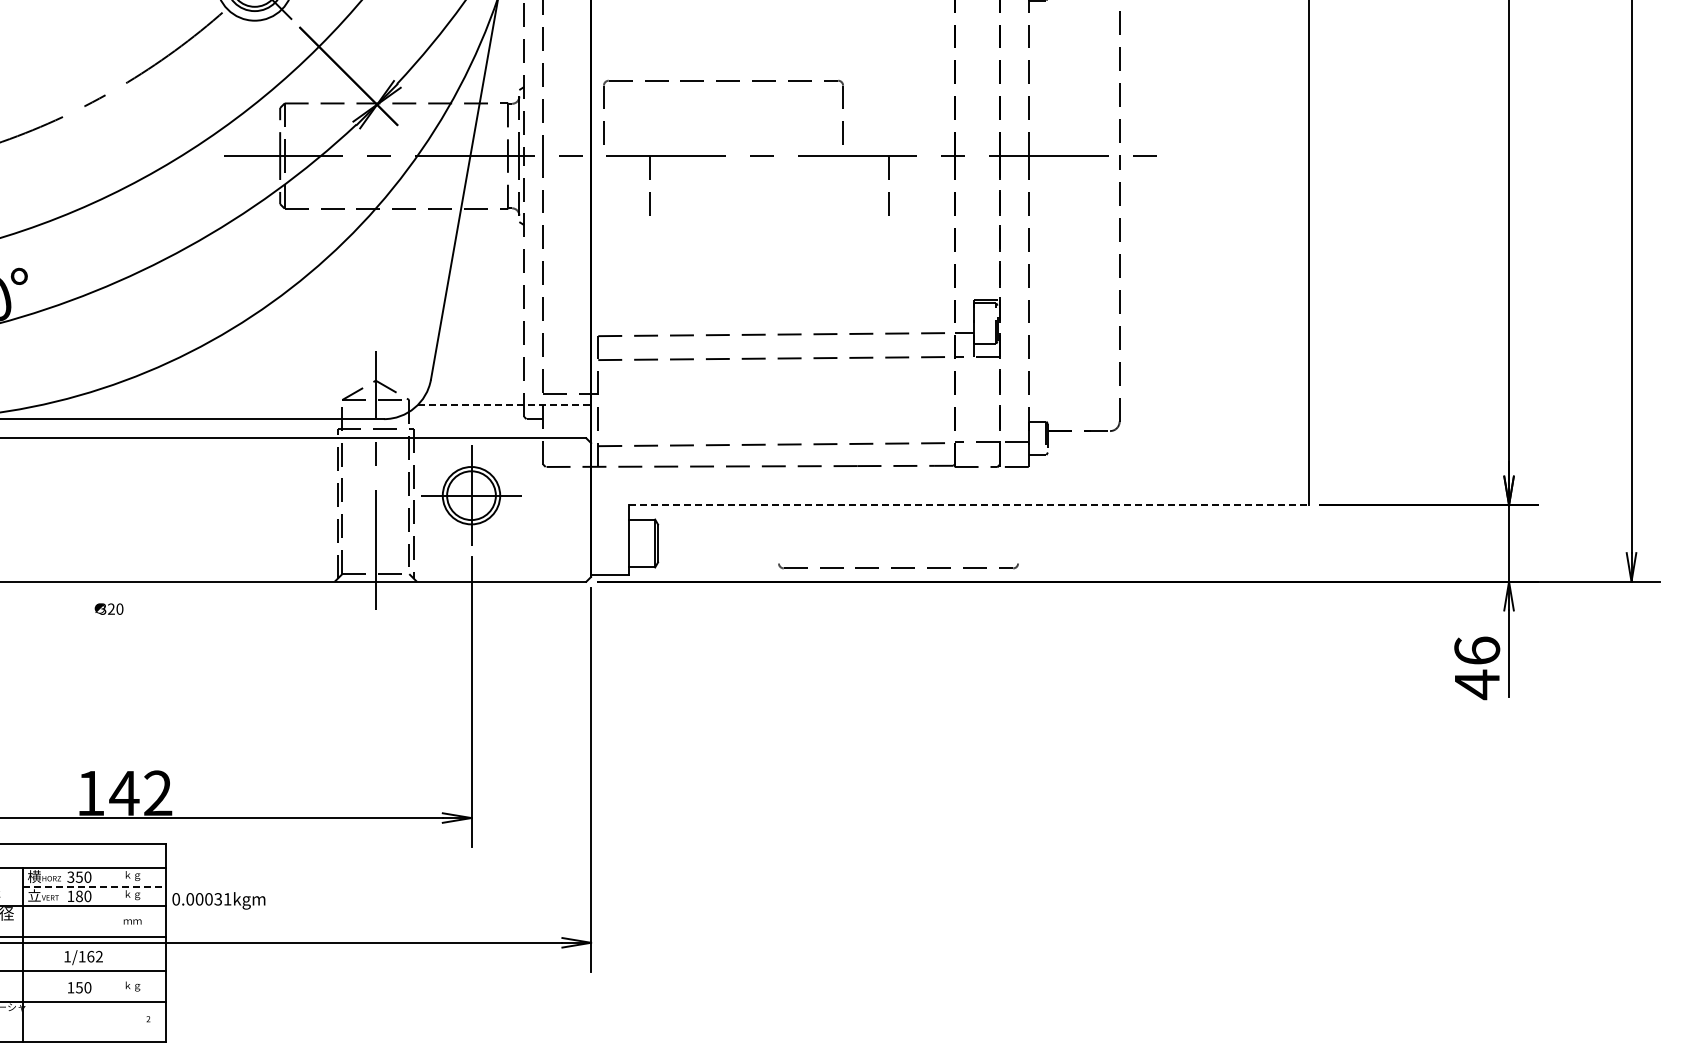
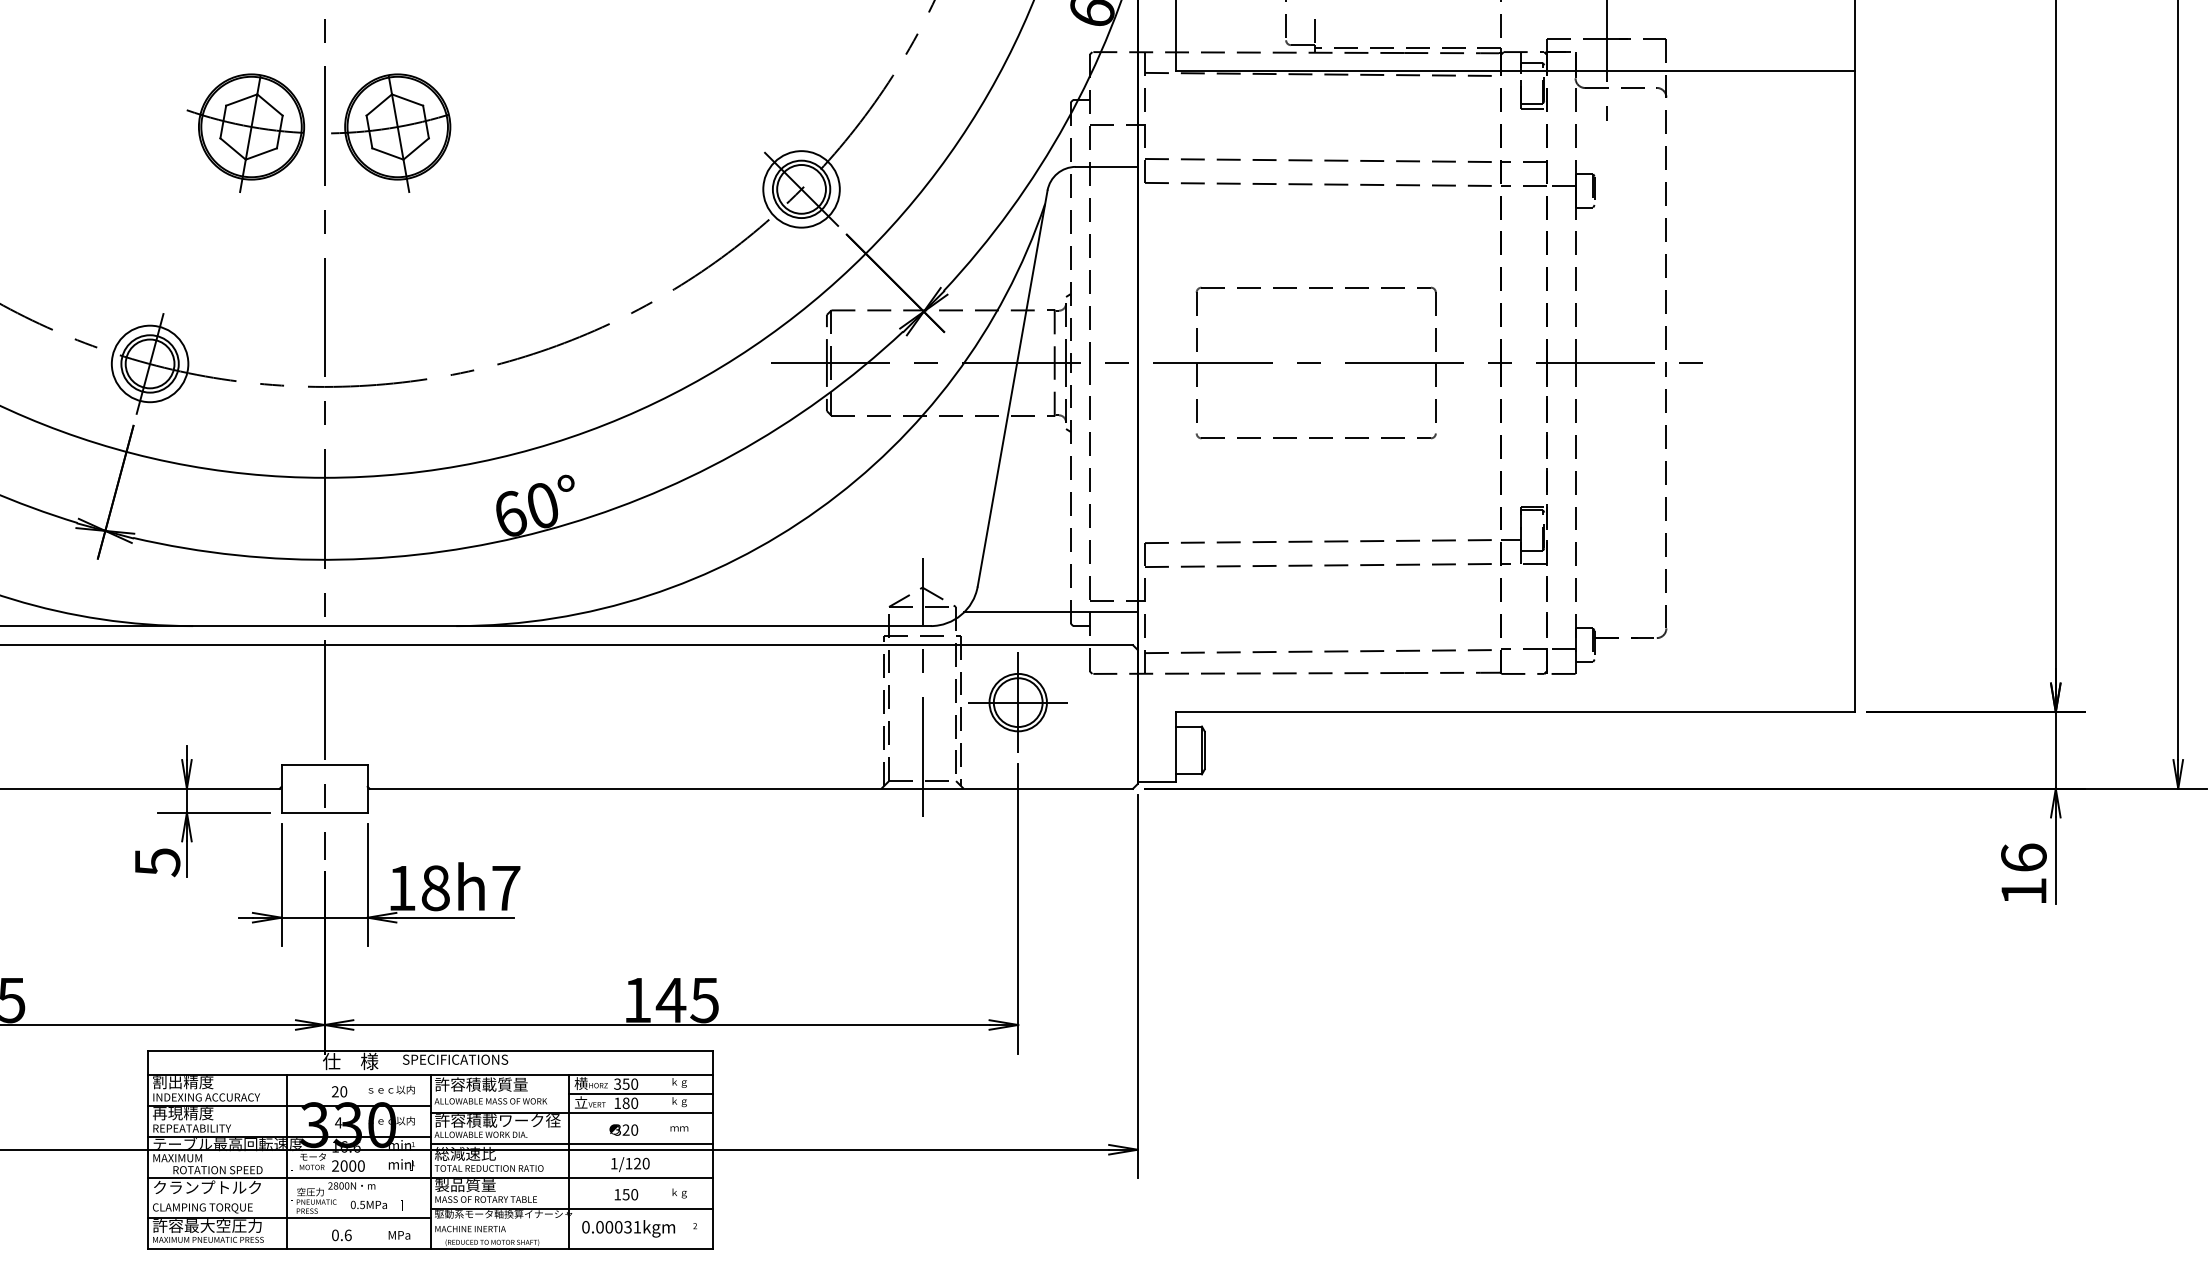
part: (722, 81) -> (1315, 288), moved
line: (504, 405) -> (1051, 612), dashed -> solid
line: (968, 505) -> (1515, 712), dashed -> solid
part: (897, 566) -> (1315, 436), moved
text: (108, 608) -> (623, 1129), moved
text: (1476, 684) -> (2023, 891), 46 -> 16
text: (157, 793) -> (704, 1000), 142 -> 145
line: (94, 886) -> (641, 1093), dashed -> solid
text: (218, 900) -> (628, 1228), moved
text: (94, 956) -> (641, 1163), 1/162 -> 1/120

